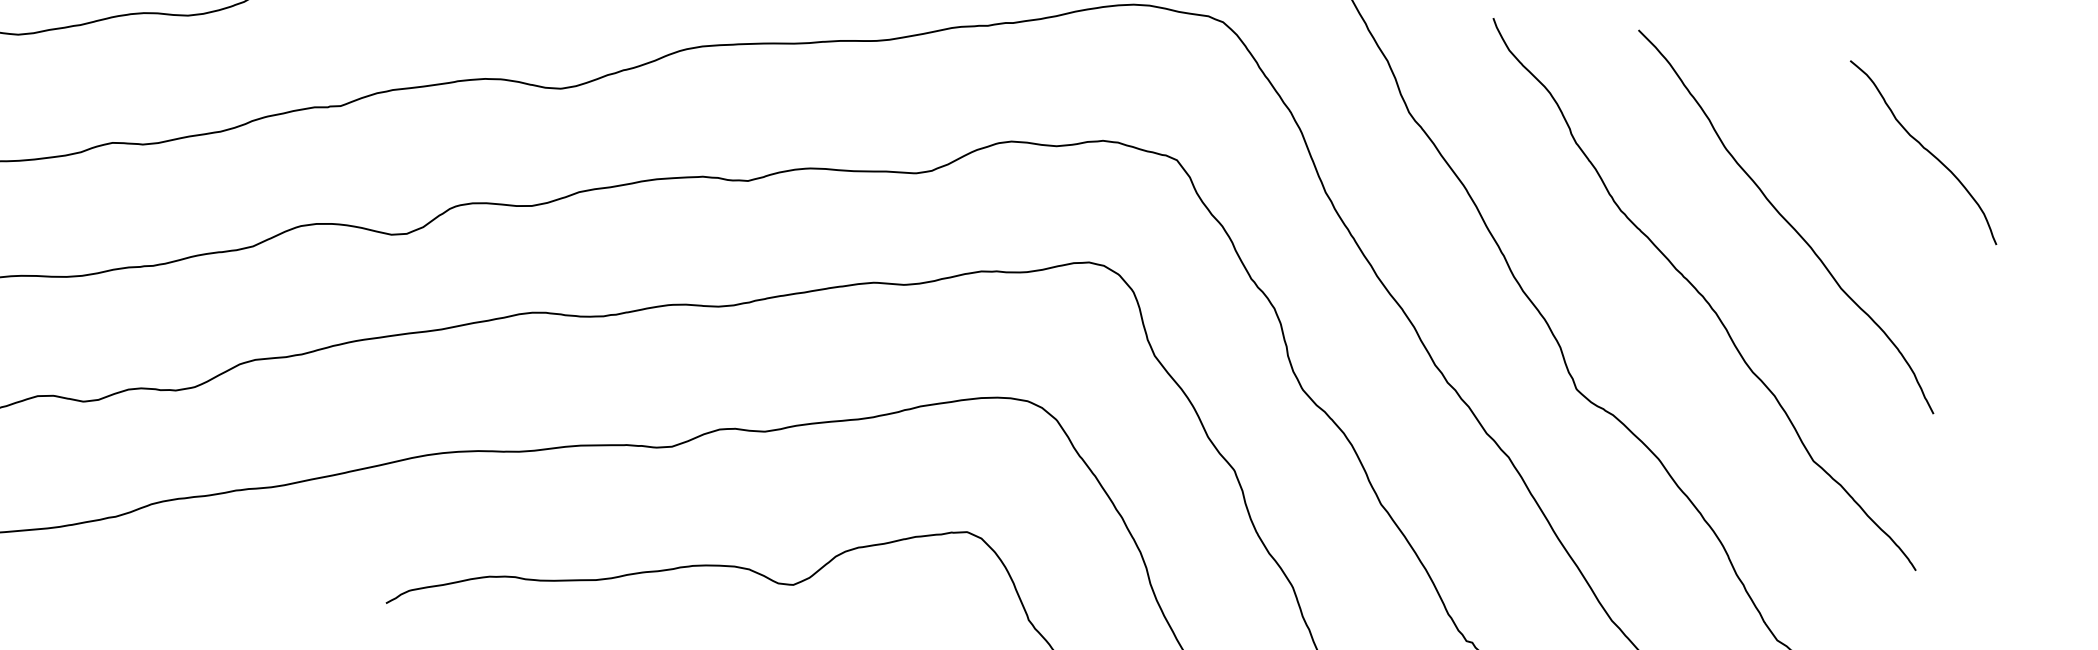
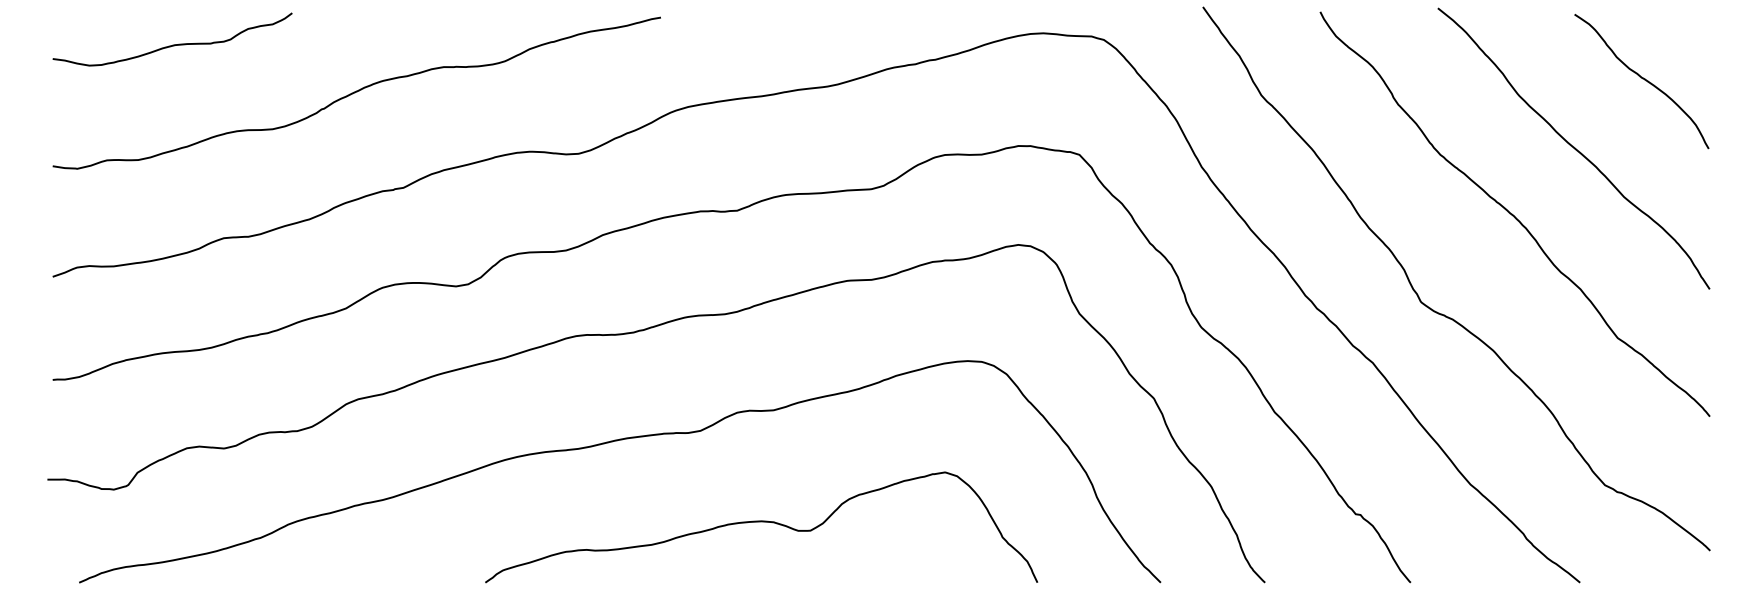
curve: (1924, 150) -> (1642, 79), moved

